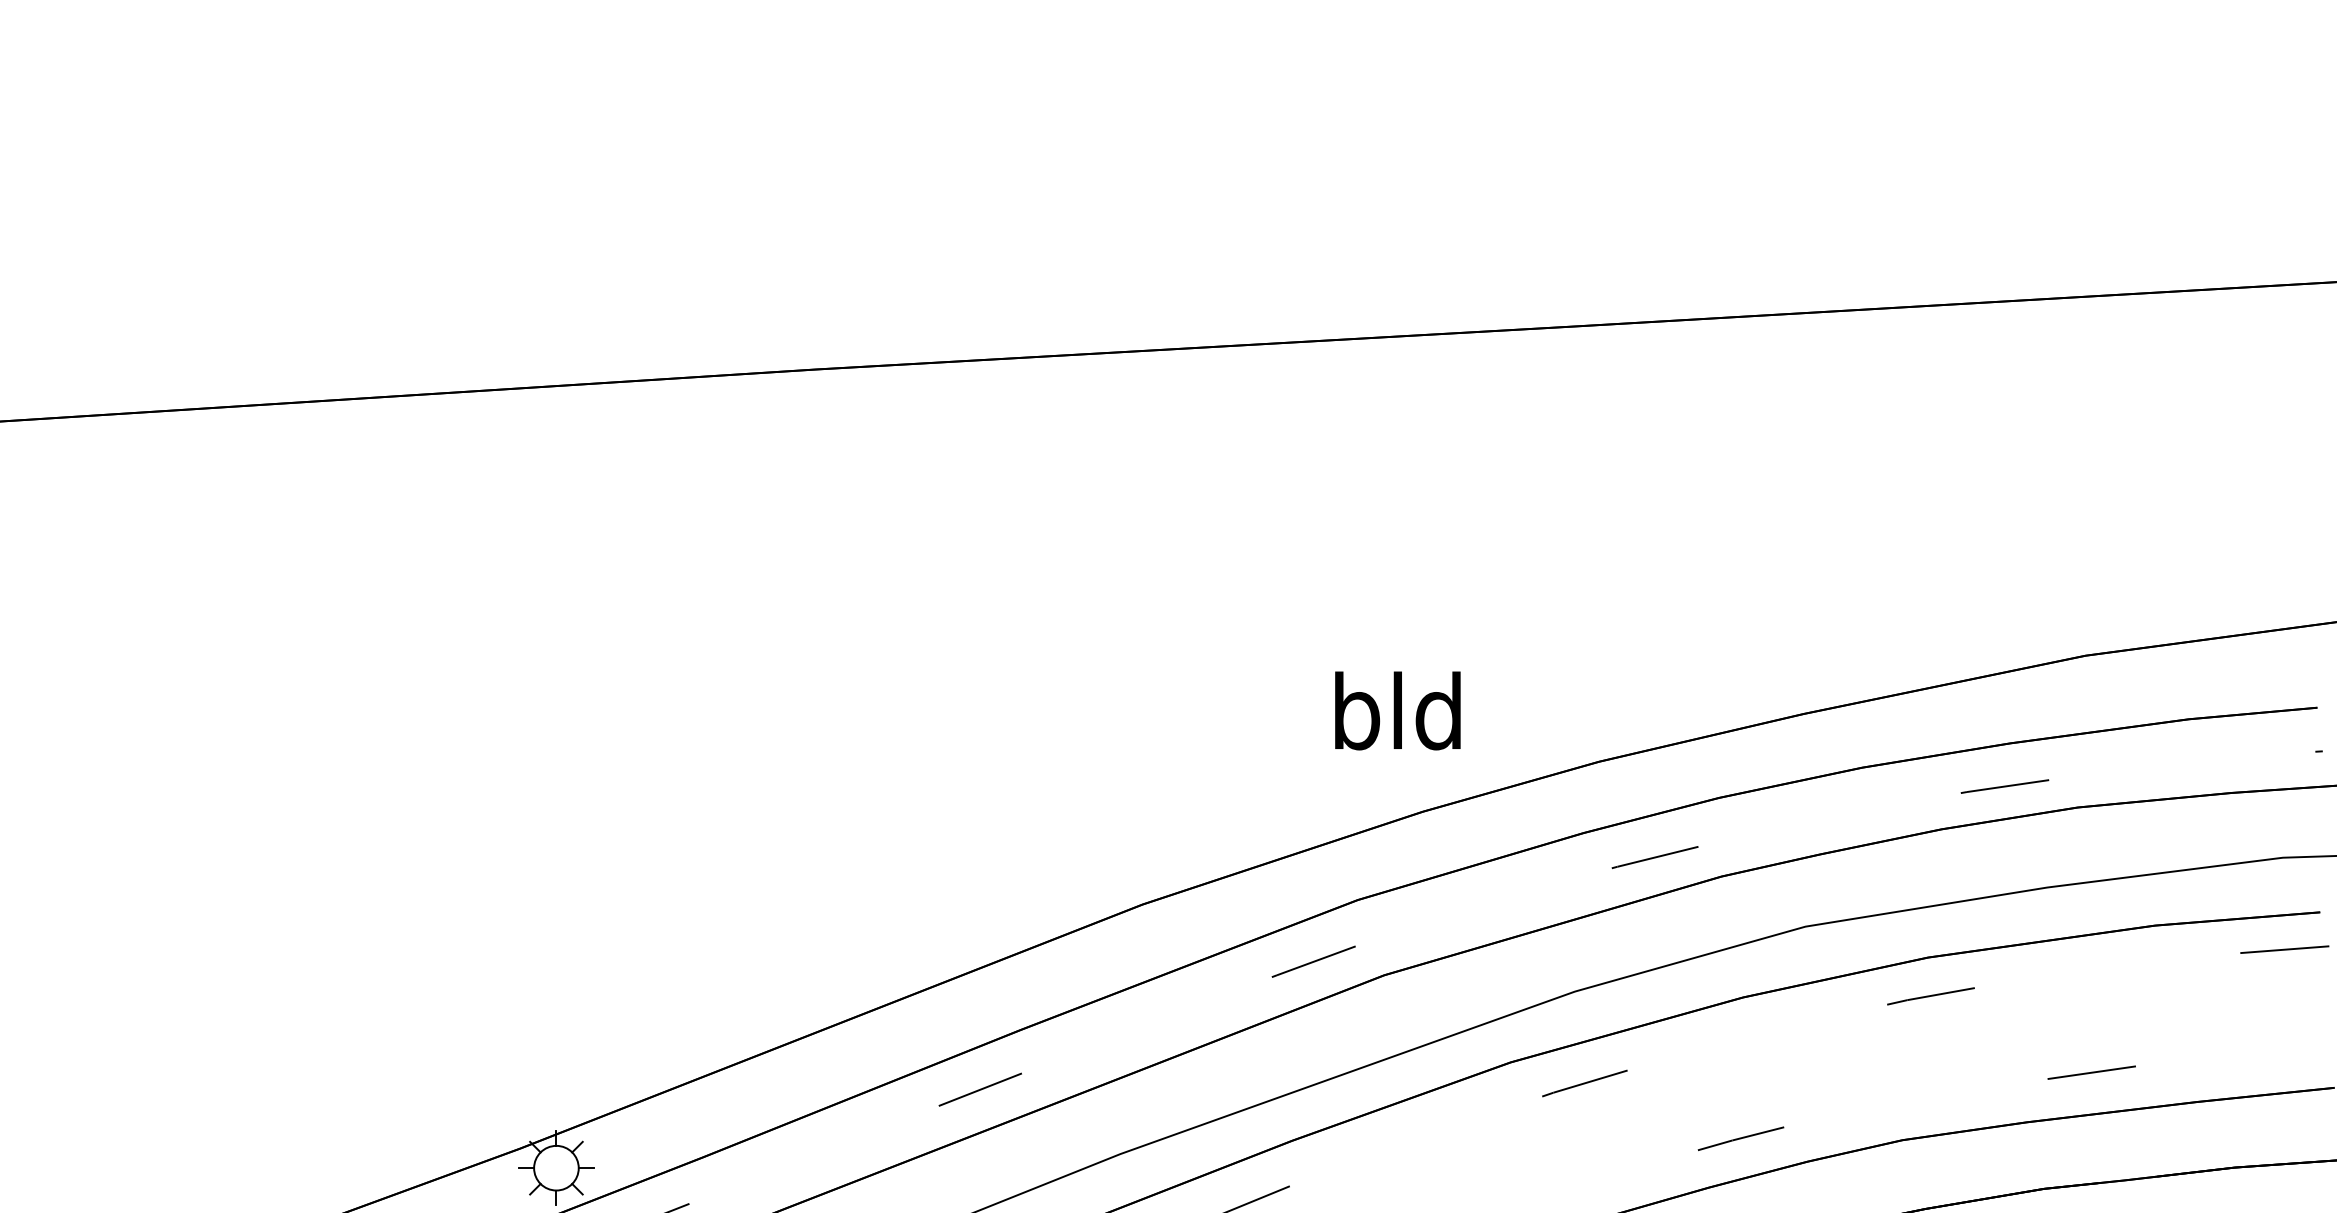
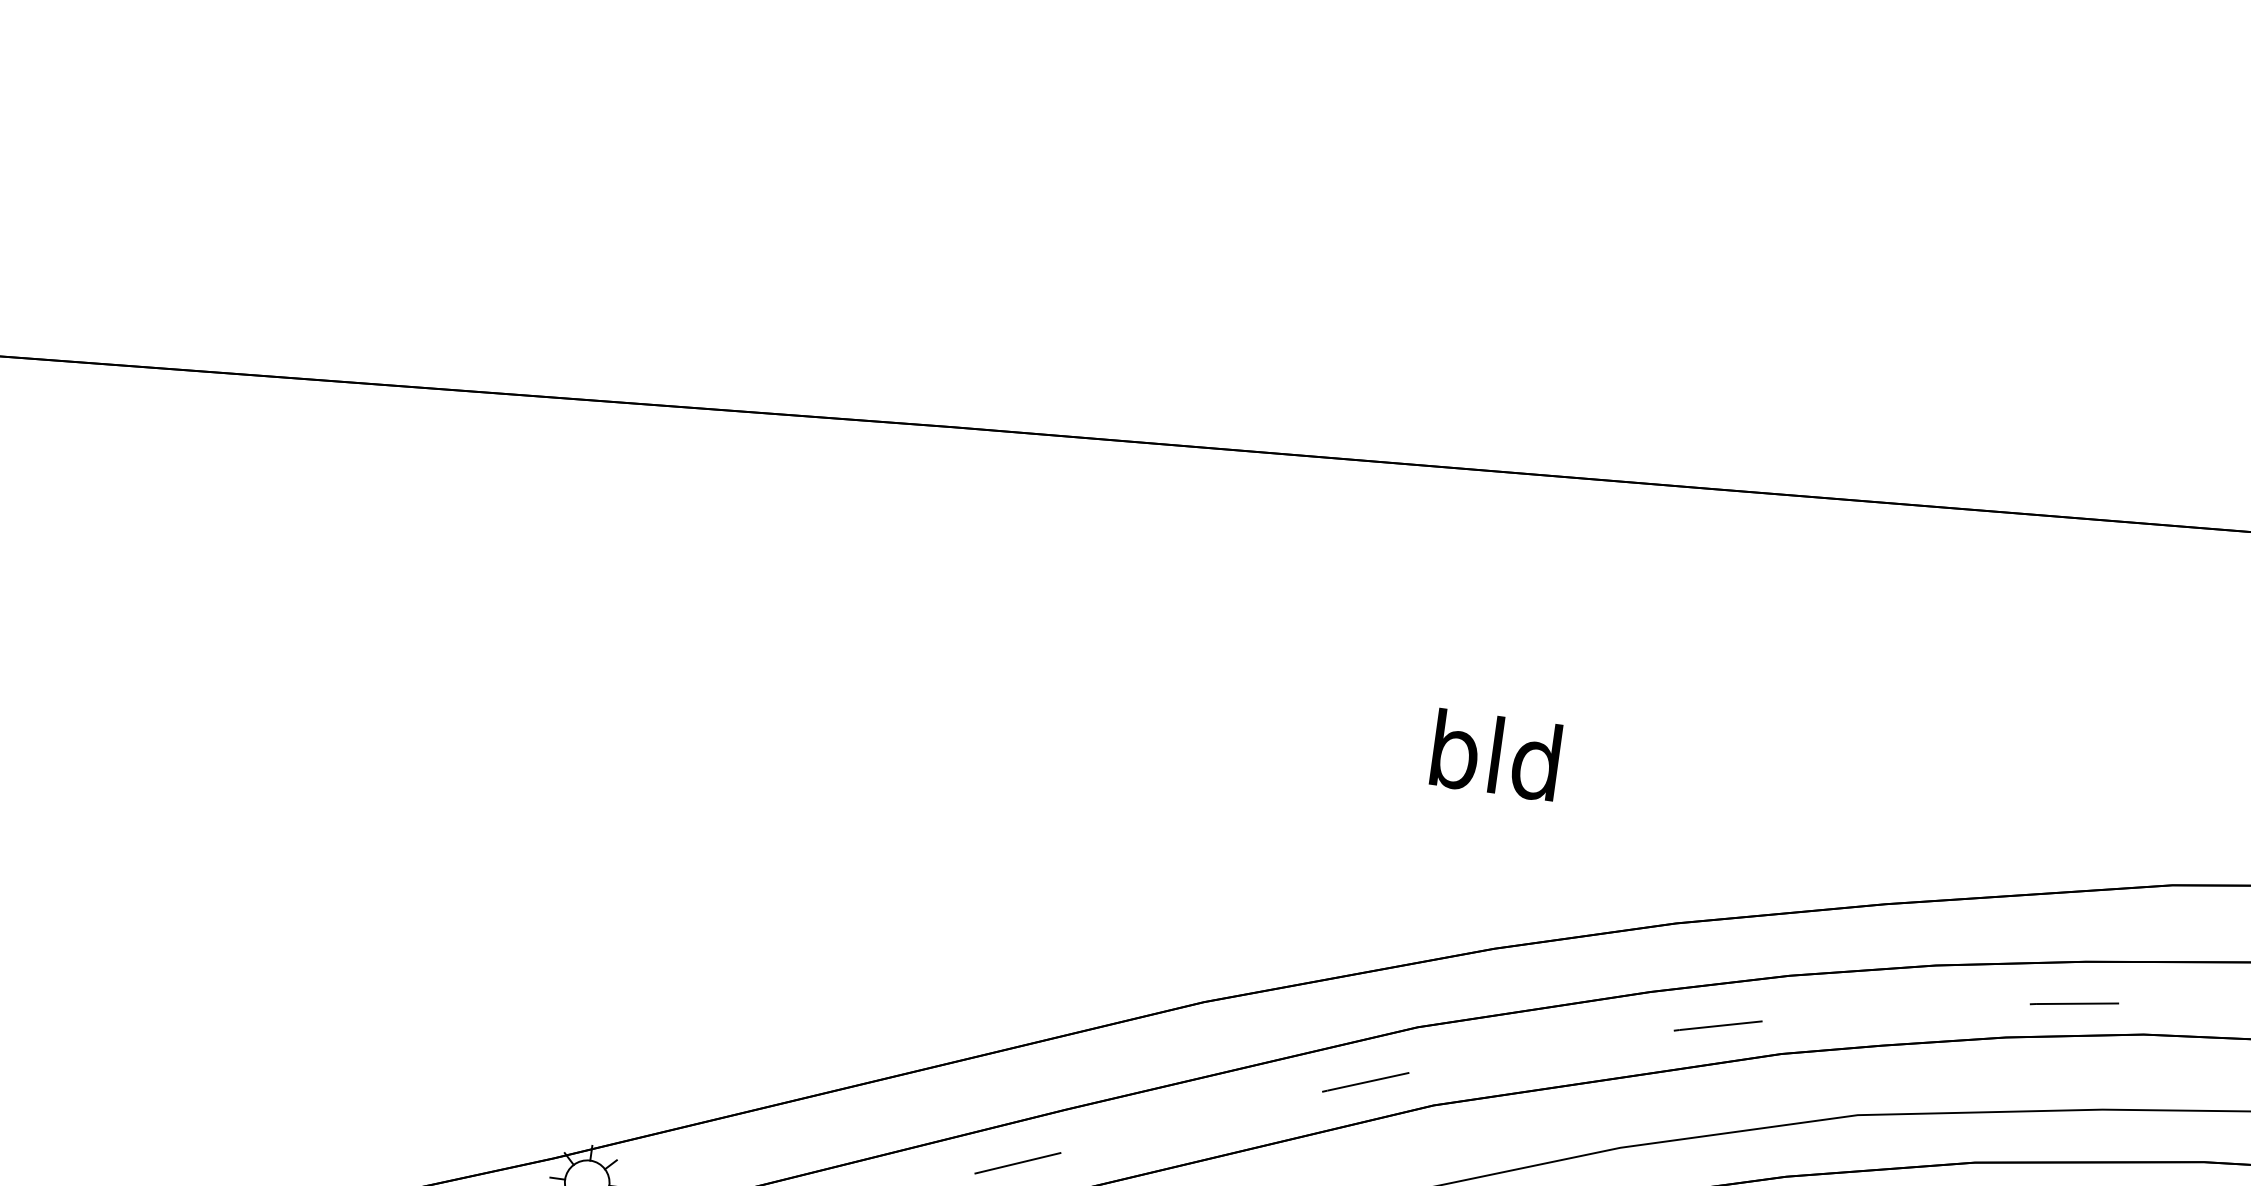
text: (1397, 710) -> (1495, 754), moved

